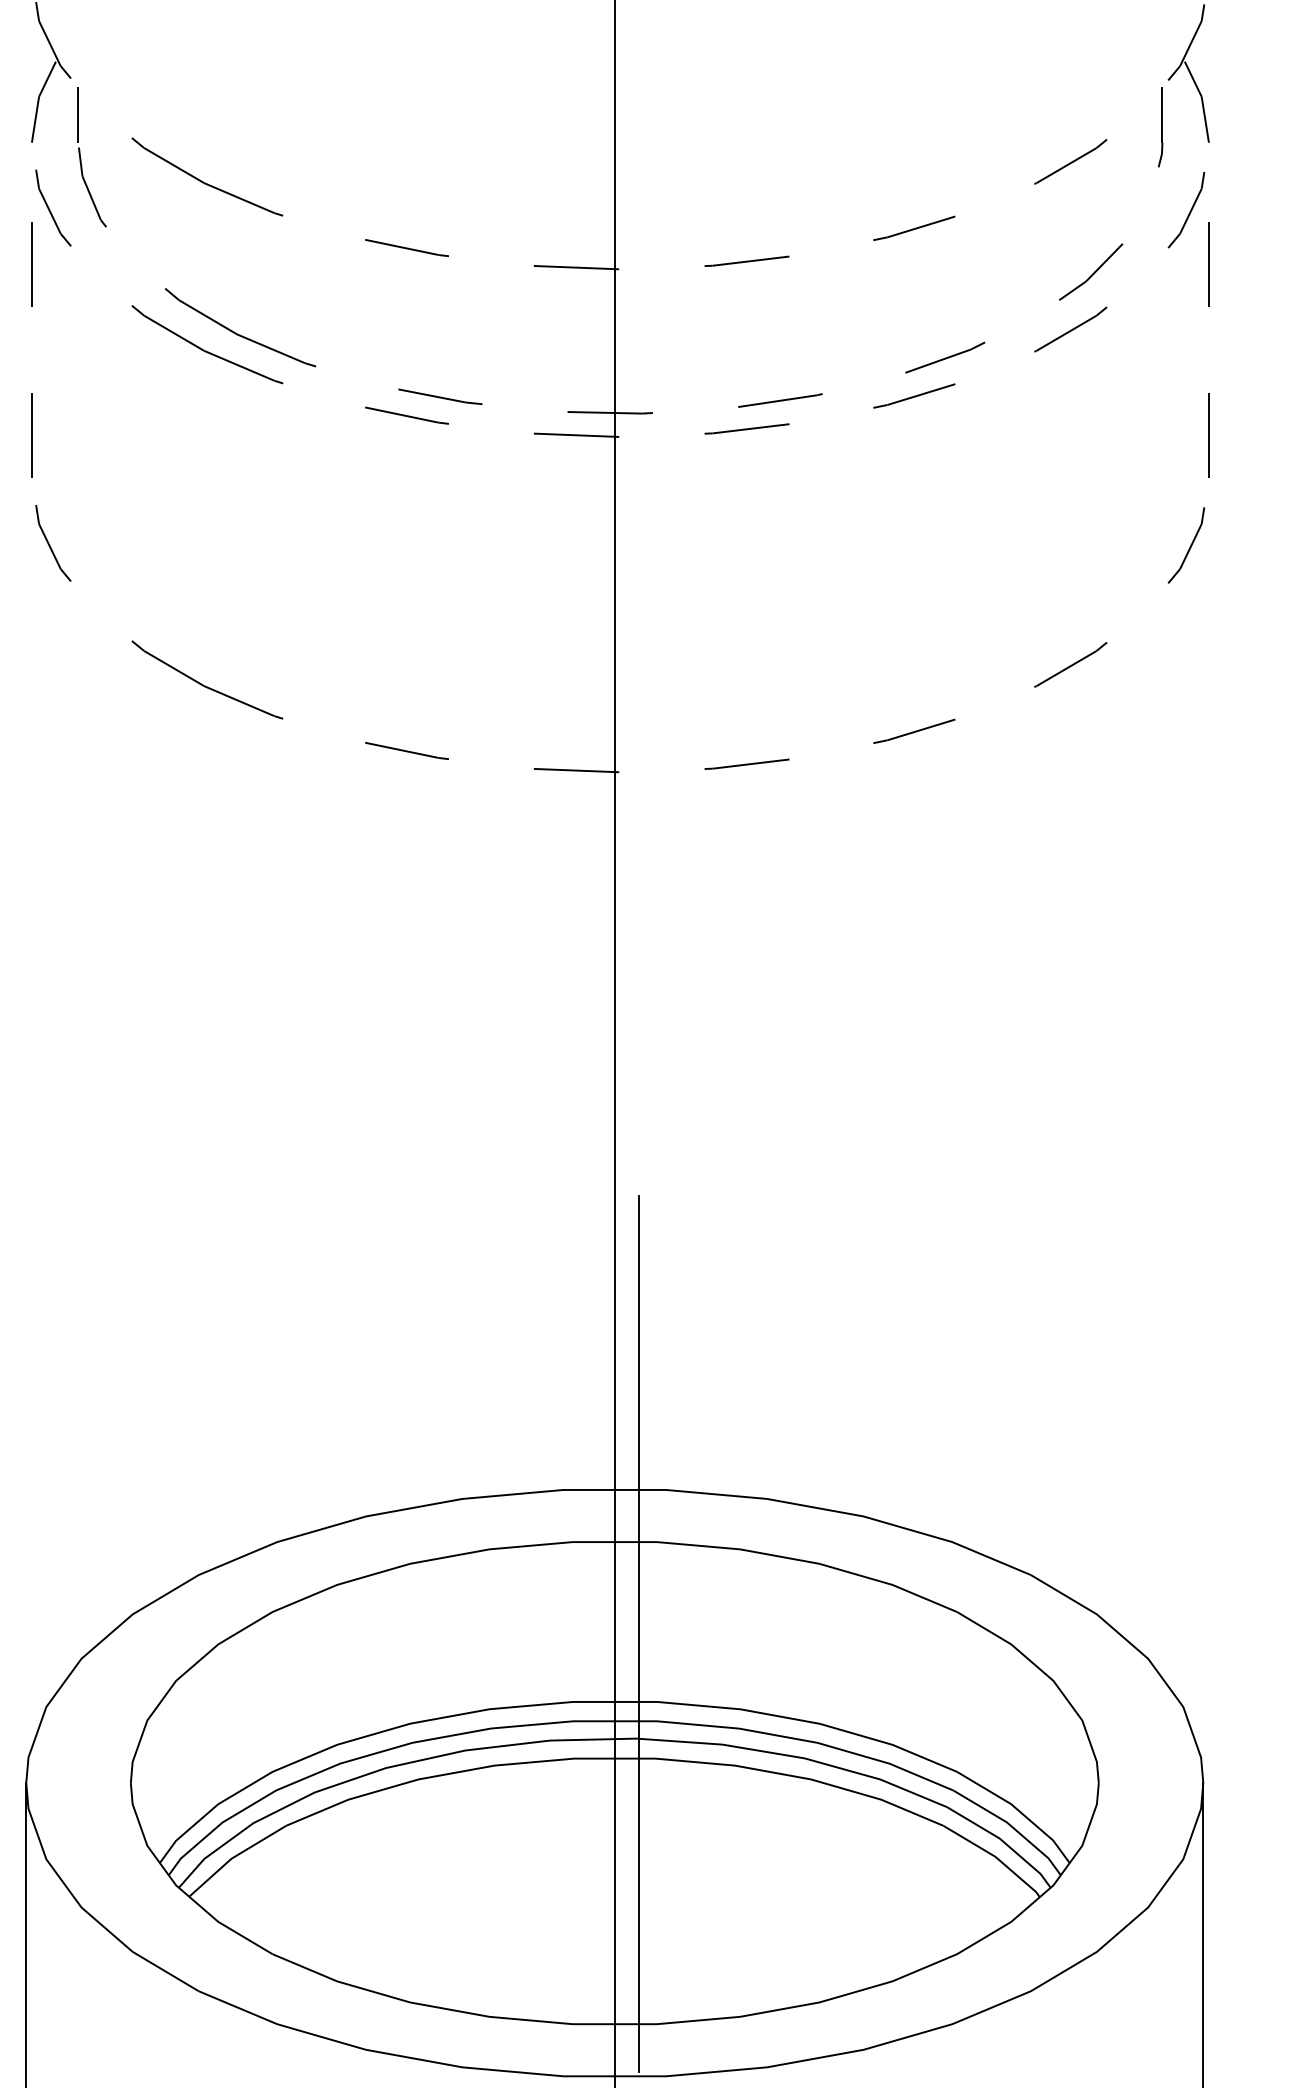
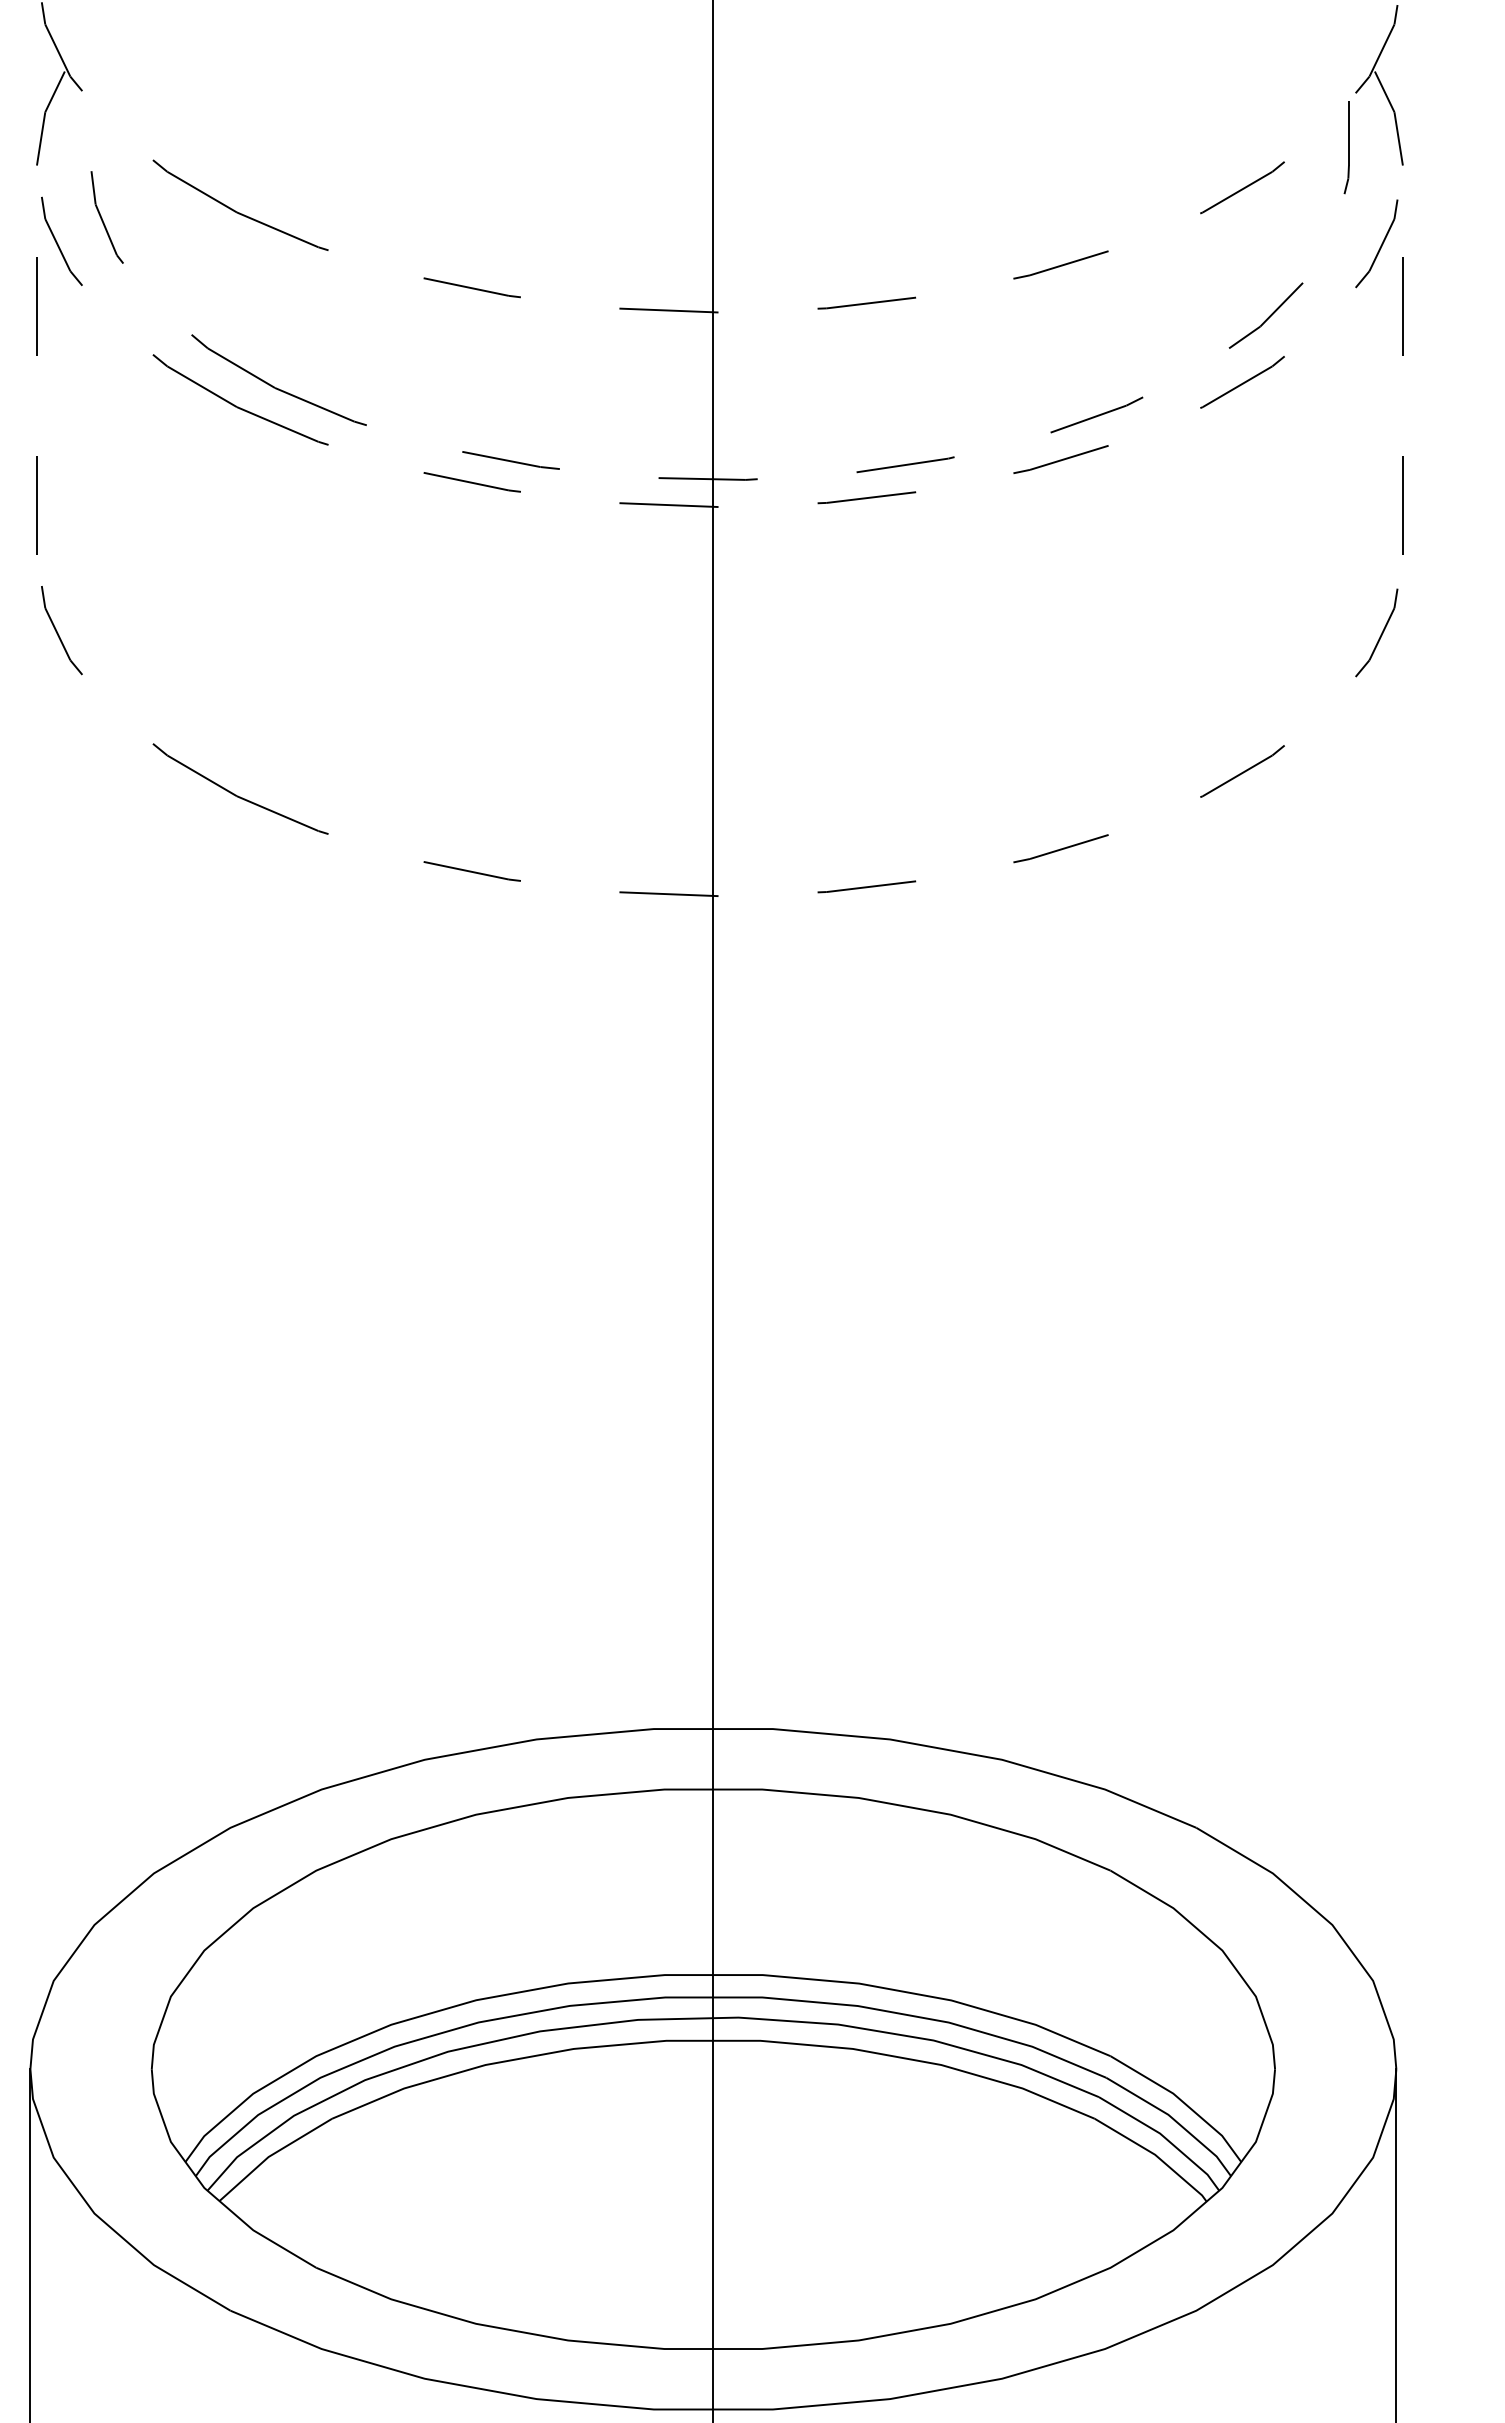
line: (78, 115) -> (90, 133), removed
line: (639, 1633) -> (741, 1895), removed

